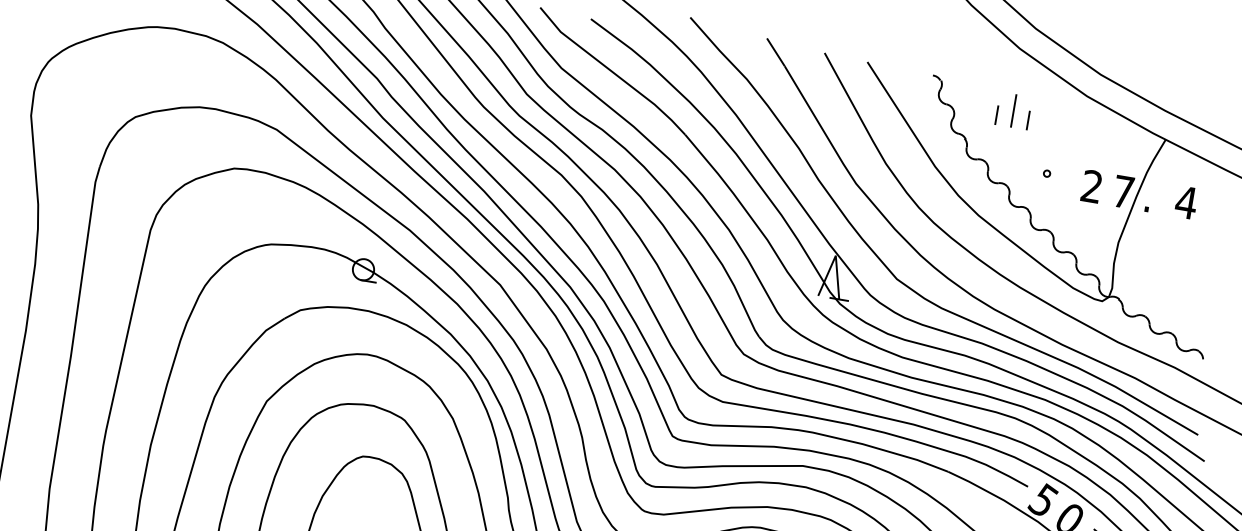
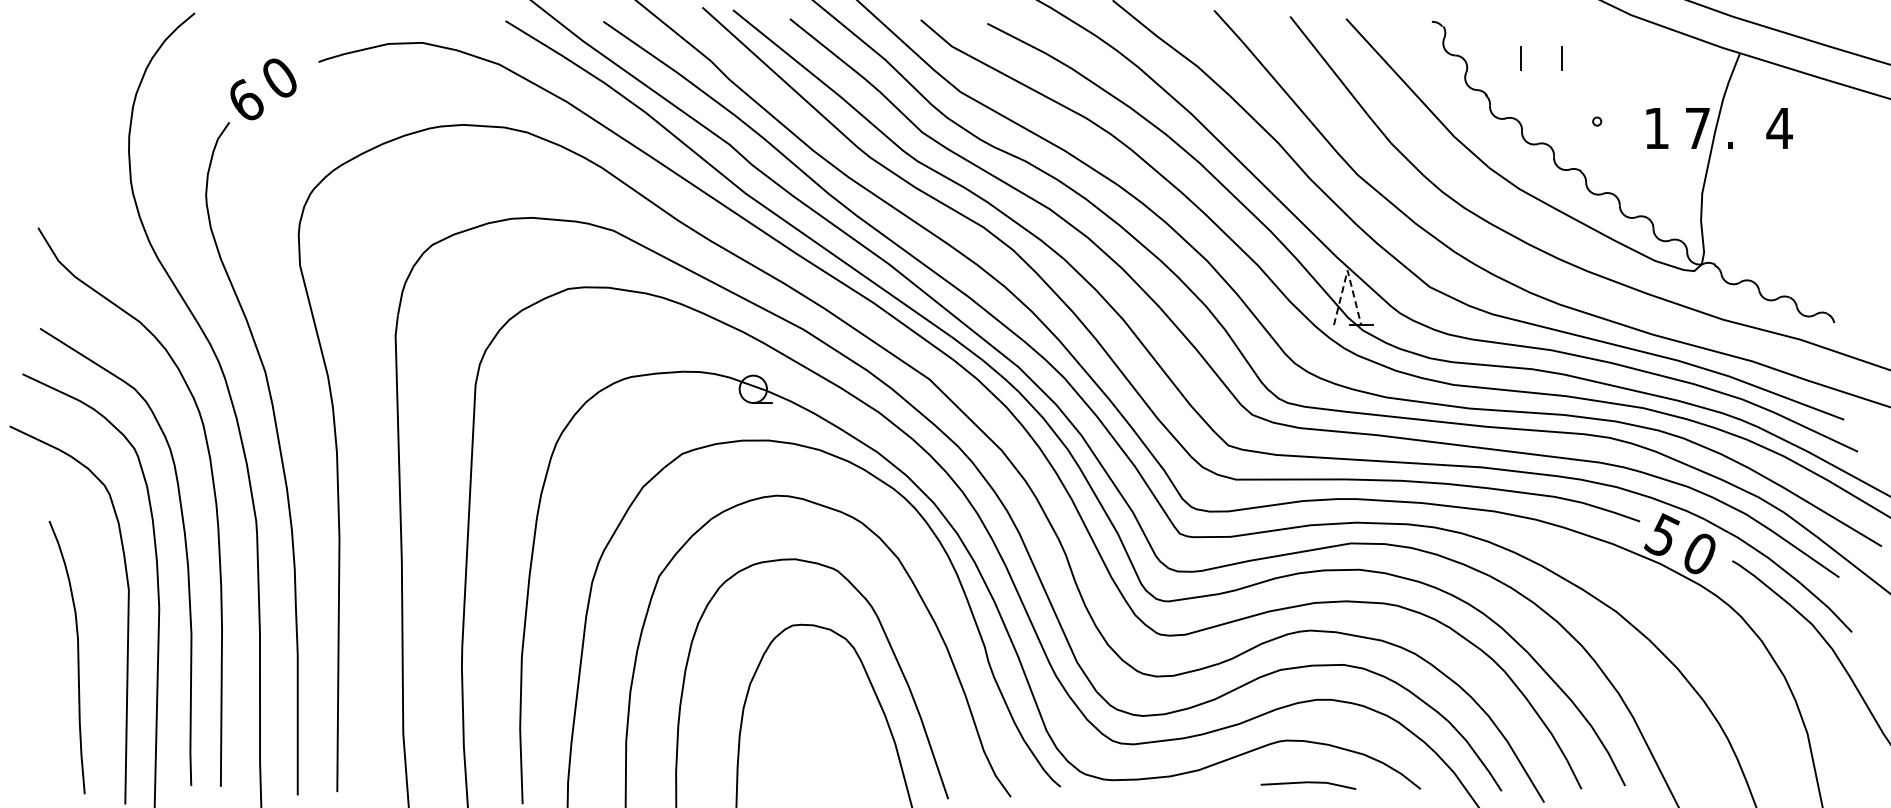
line: (1013, 110) -> (1541, 48), removed
text: (1091, 185) -> (1656, 127), 2 -> 1
line: (835, 255) -> (1347, 270), solid -> dashed

